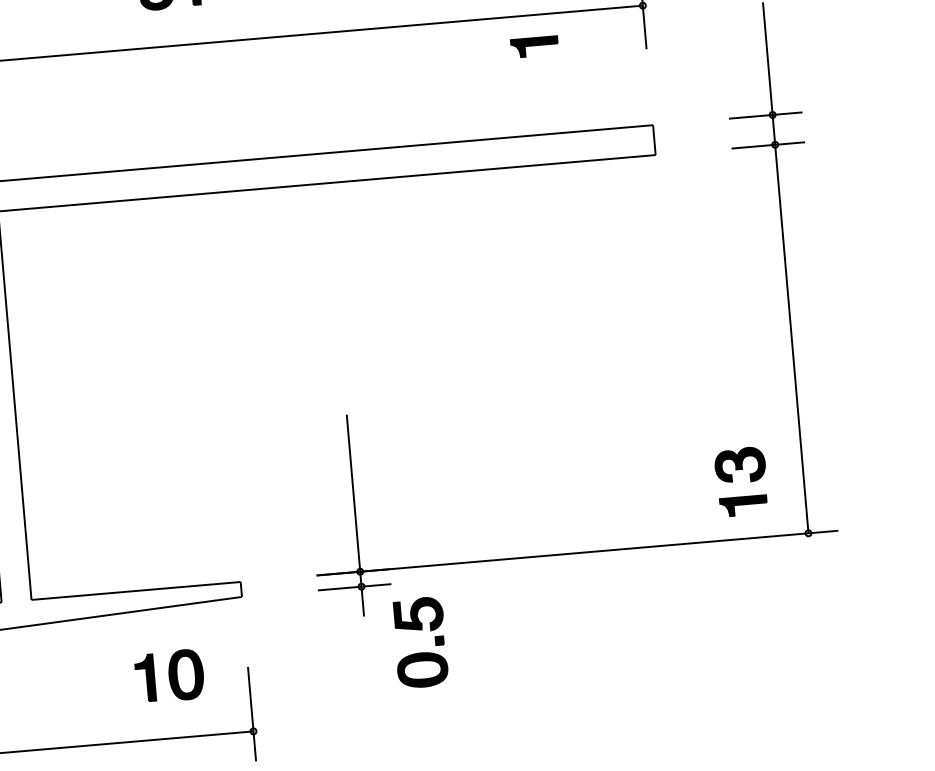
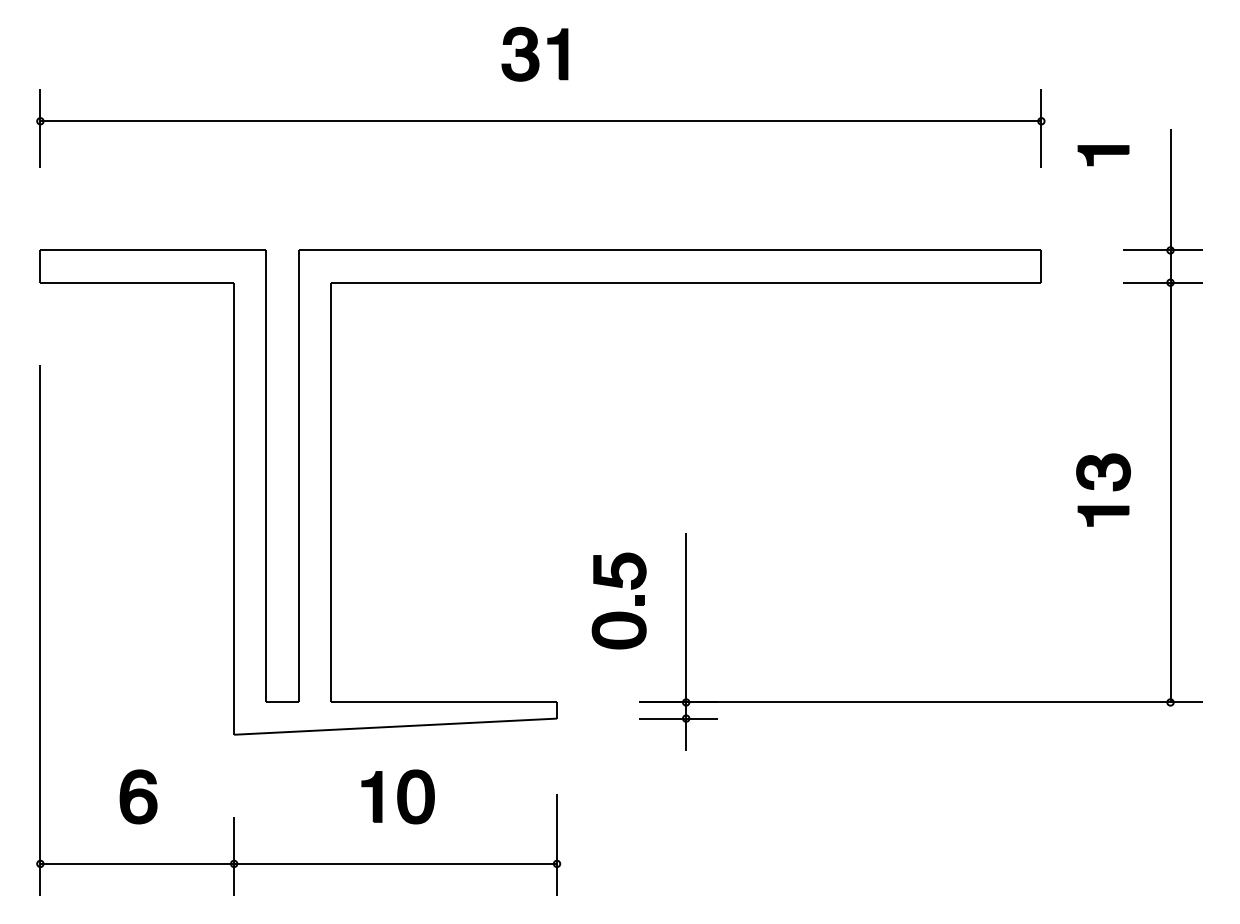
part: (534, 46) -> (1103, 155), moved
part: (733, 482) -> (1094, 489), moved
part: (420, 652) -> (618, 611), moved
part: (169, 675) -> (397, 796), moved

